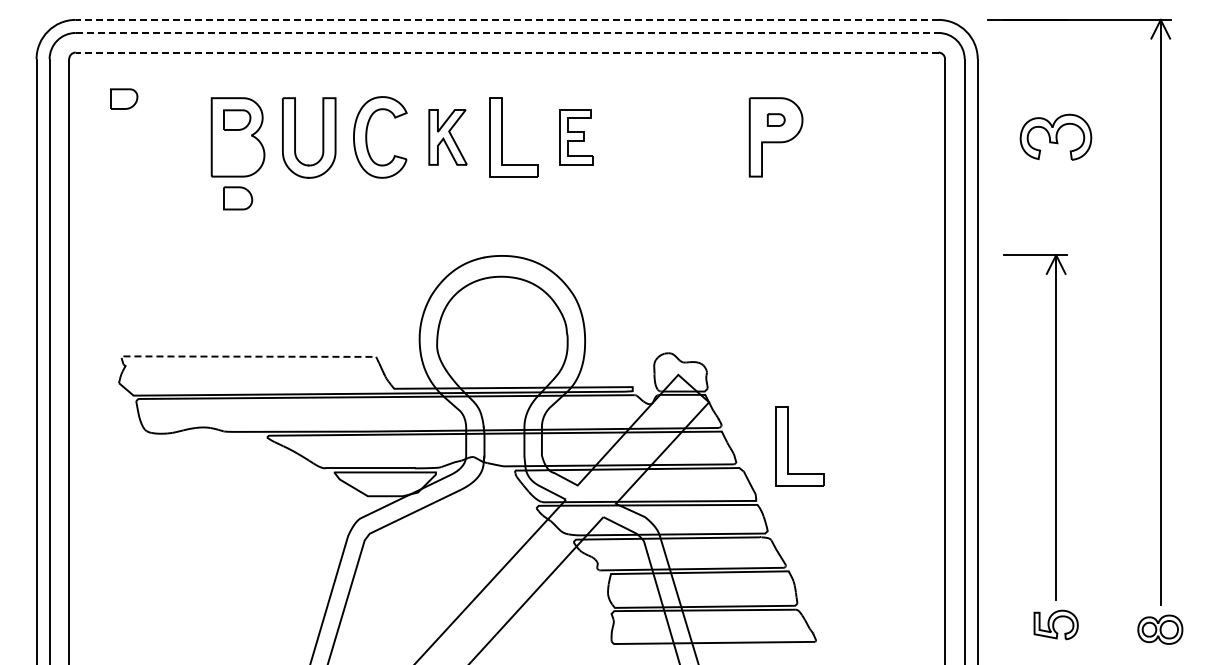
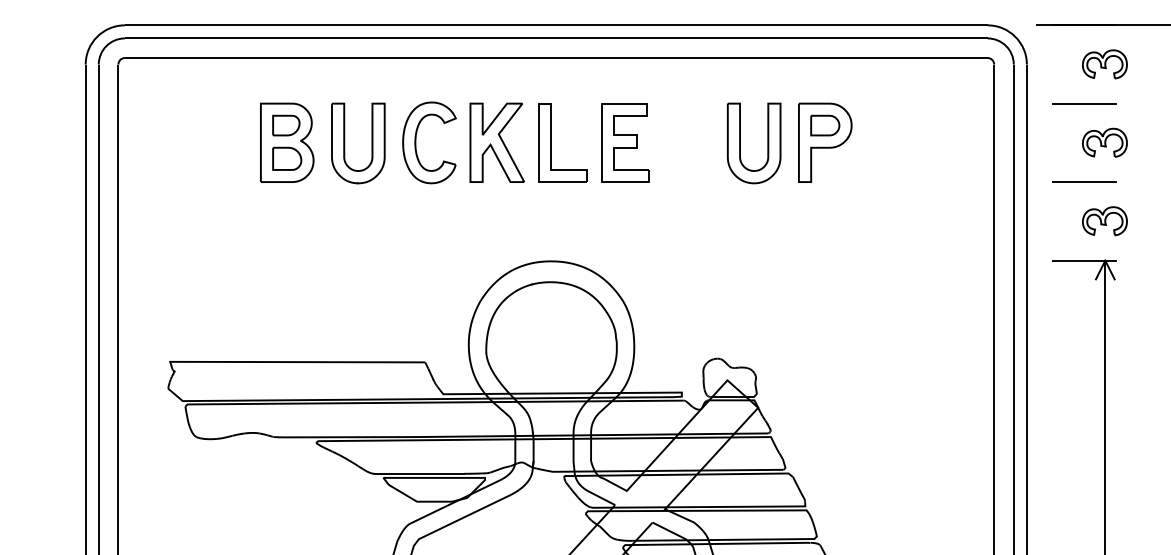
line: (506, 19) -> (555, 24), dashed -> solid
line: (507, 32) -> (556, 37), dashed -> solid
line: (506, 52) -> (555, 57), dashed -> solid
part: (1055, 58) -> (1104, 63), added
part: (124, 98) -> (173, 103), removed
line: (1034, 98) -> (1083, 103), added
part: (776, 119) -> (825, 124), size x1.67
part: (447, 137) -> (496, 142), size x1.43
part: (575, 137) -> (624, 142), size x1.43
part: (691, 137) -> (740, 142), added
part: (1055, 137) -> (1104, 142), size x0.62
line: (1034, 176) -> (1083, 181), added
part: (238, 198) -> (287, 158), moved
part: (1055, 215) -> (1104, 220), added
line: (243, 356) -> (292, 361), dashed -> solid
part: (788, 446) -> (837, 451), removed

